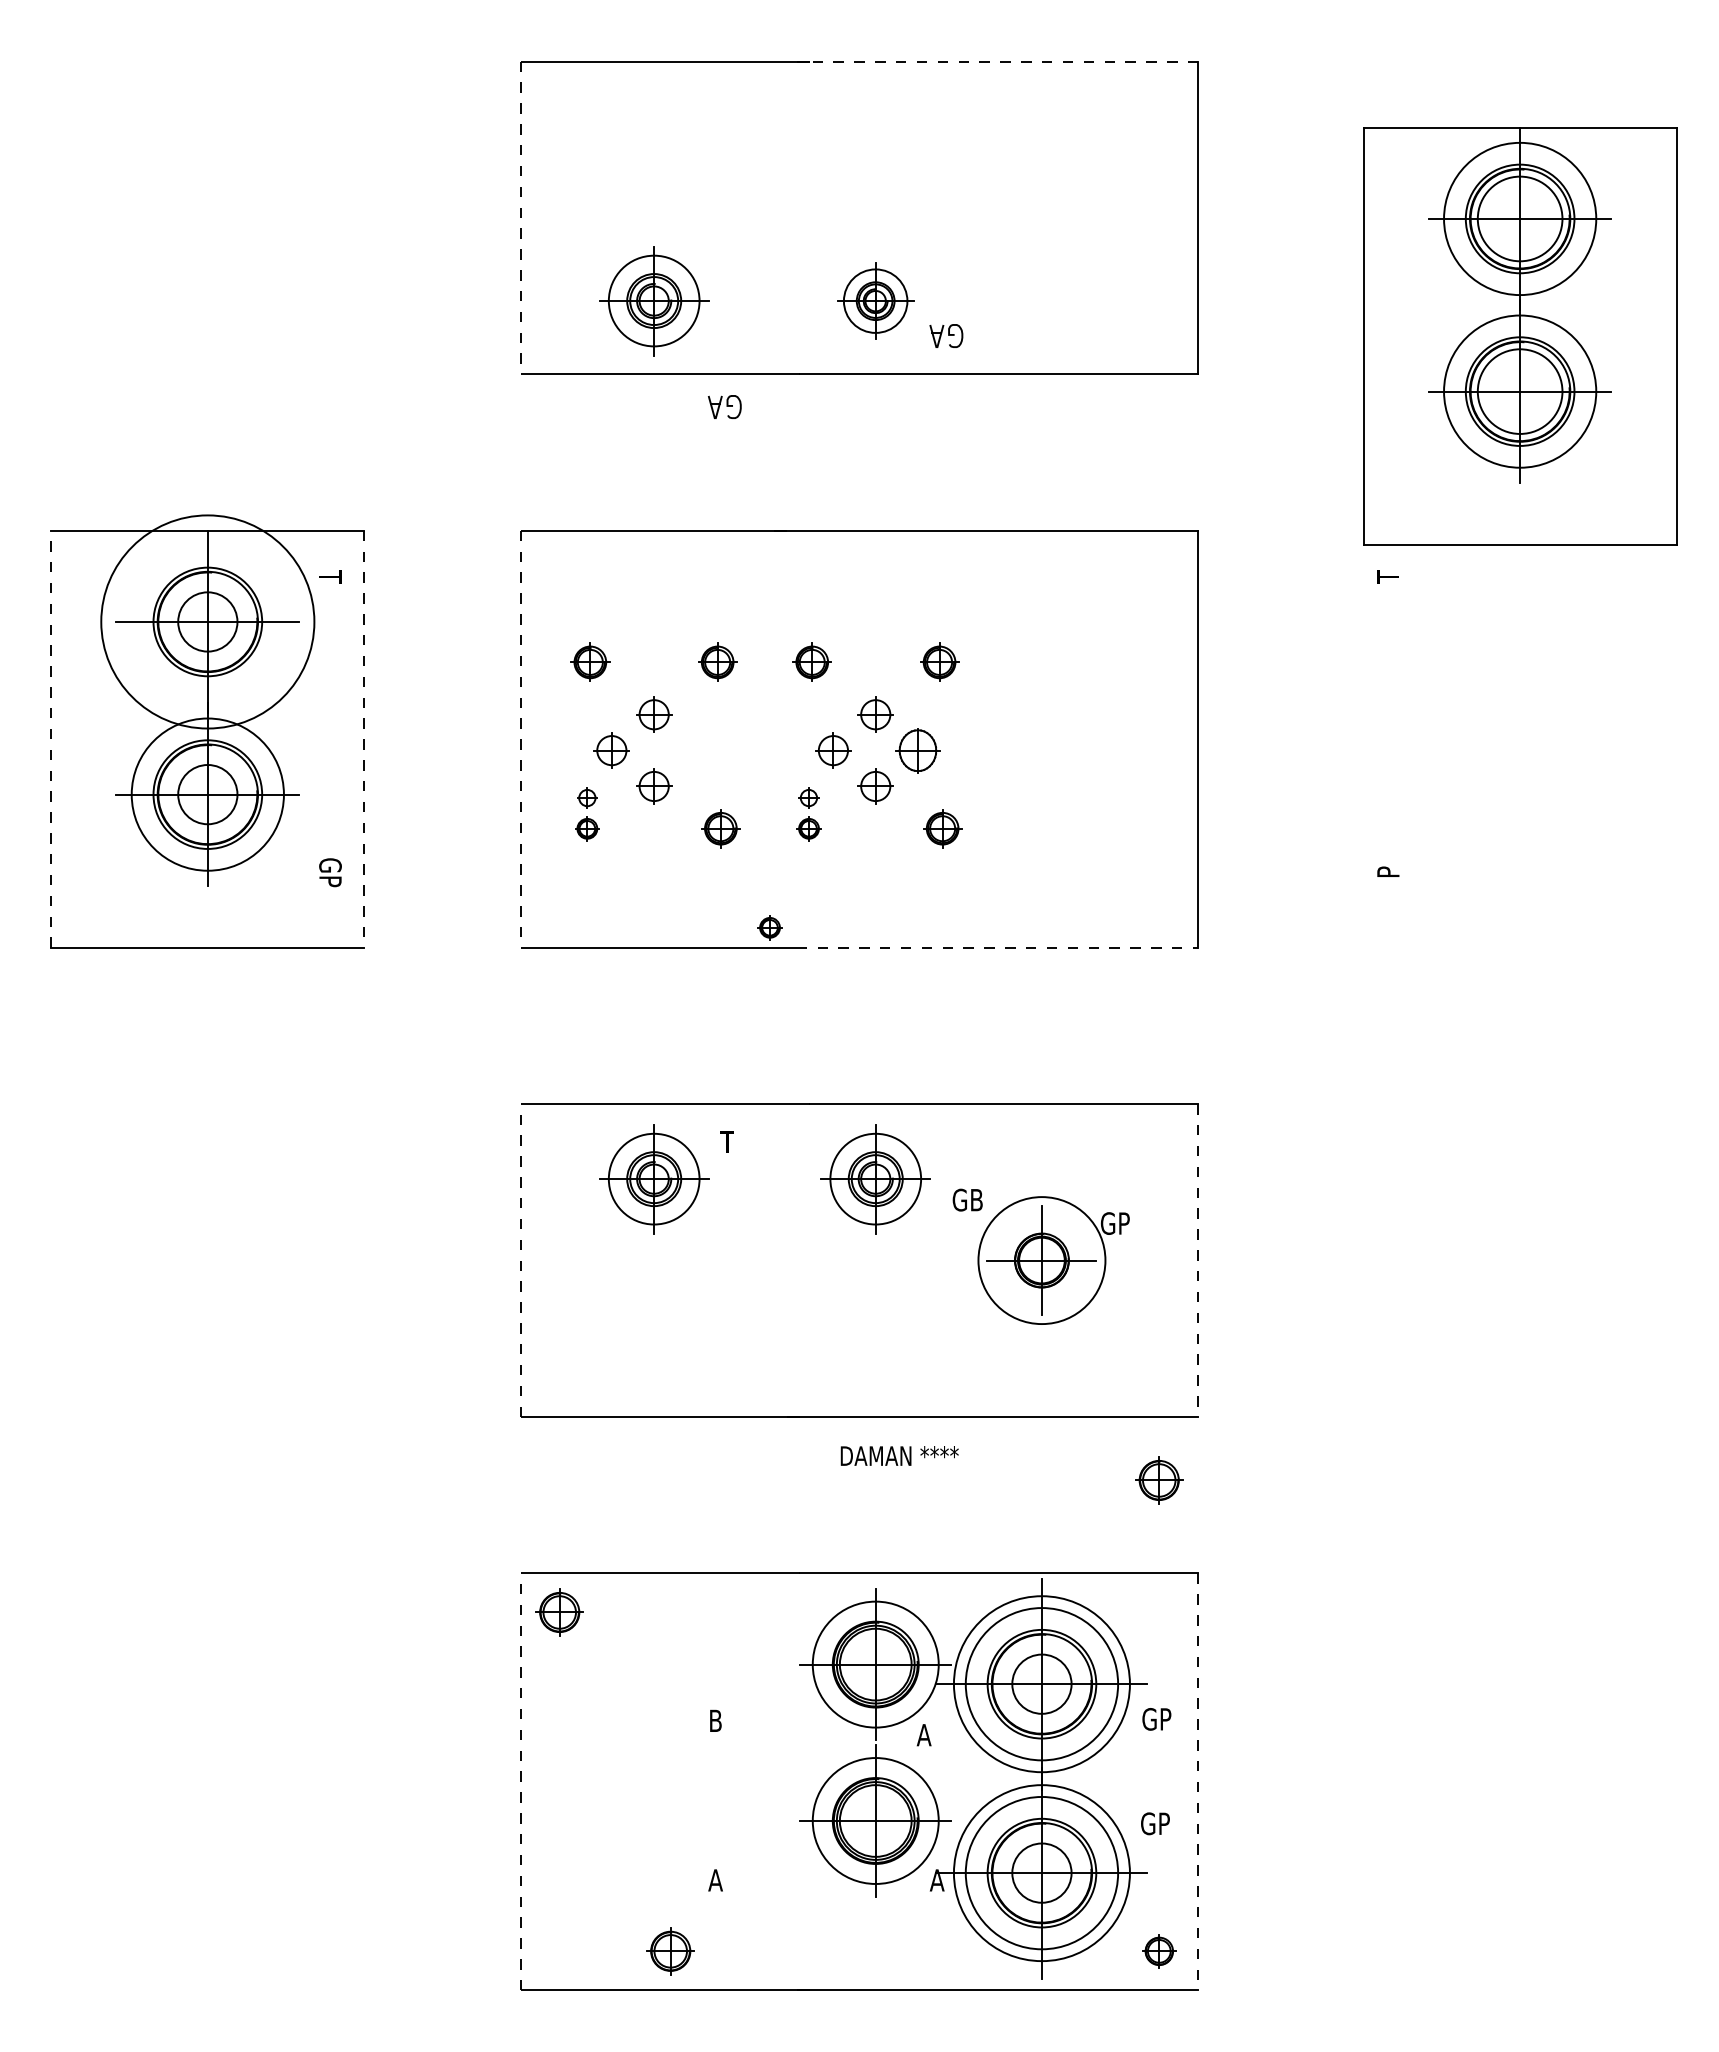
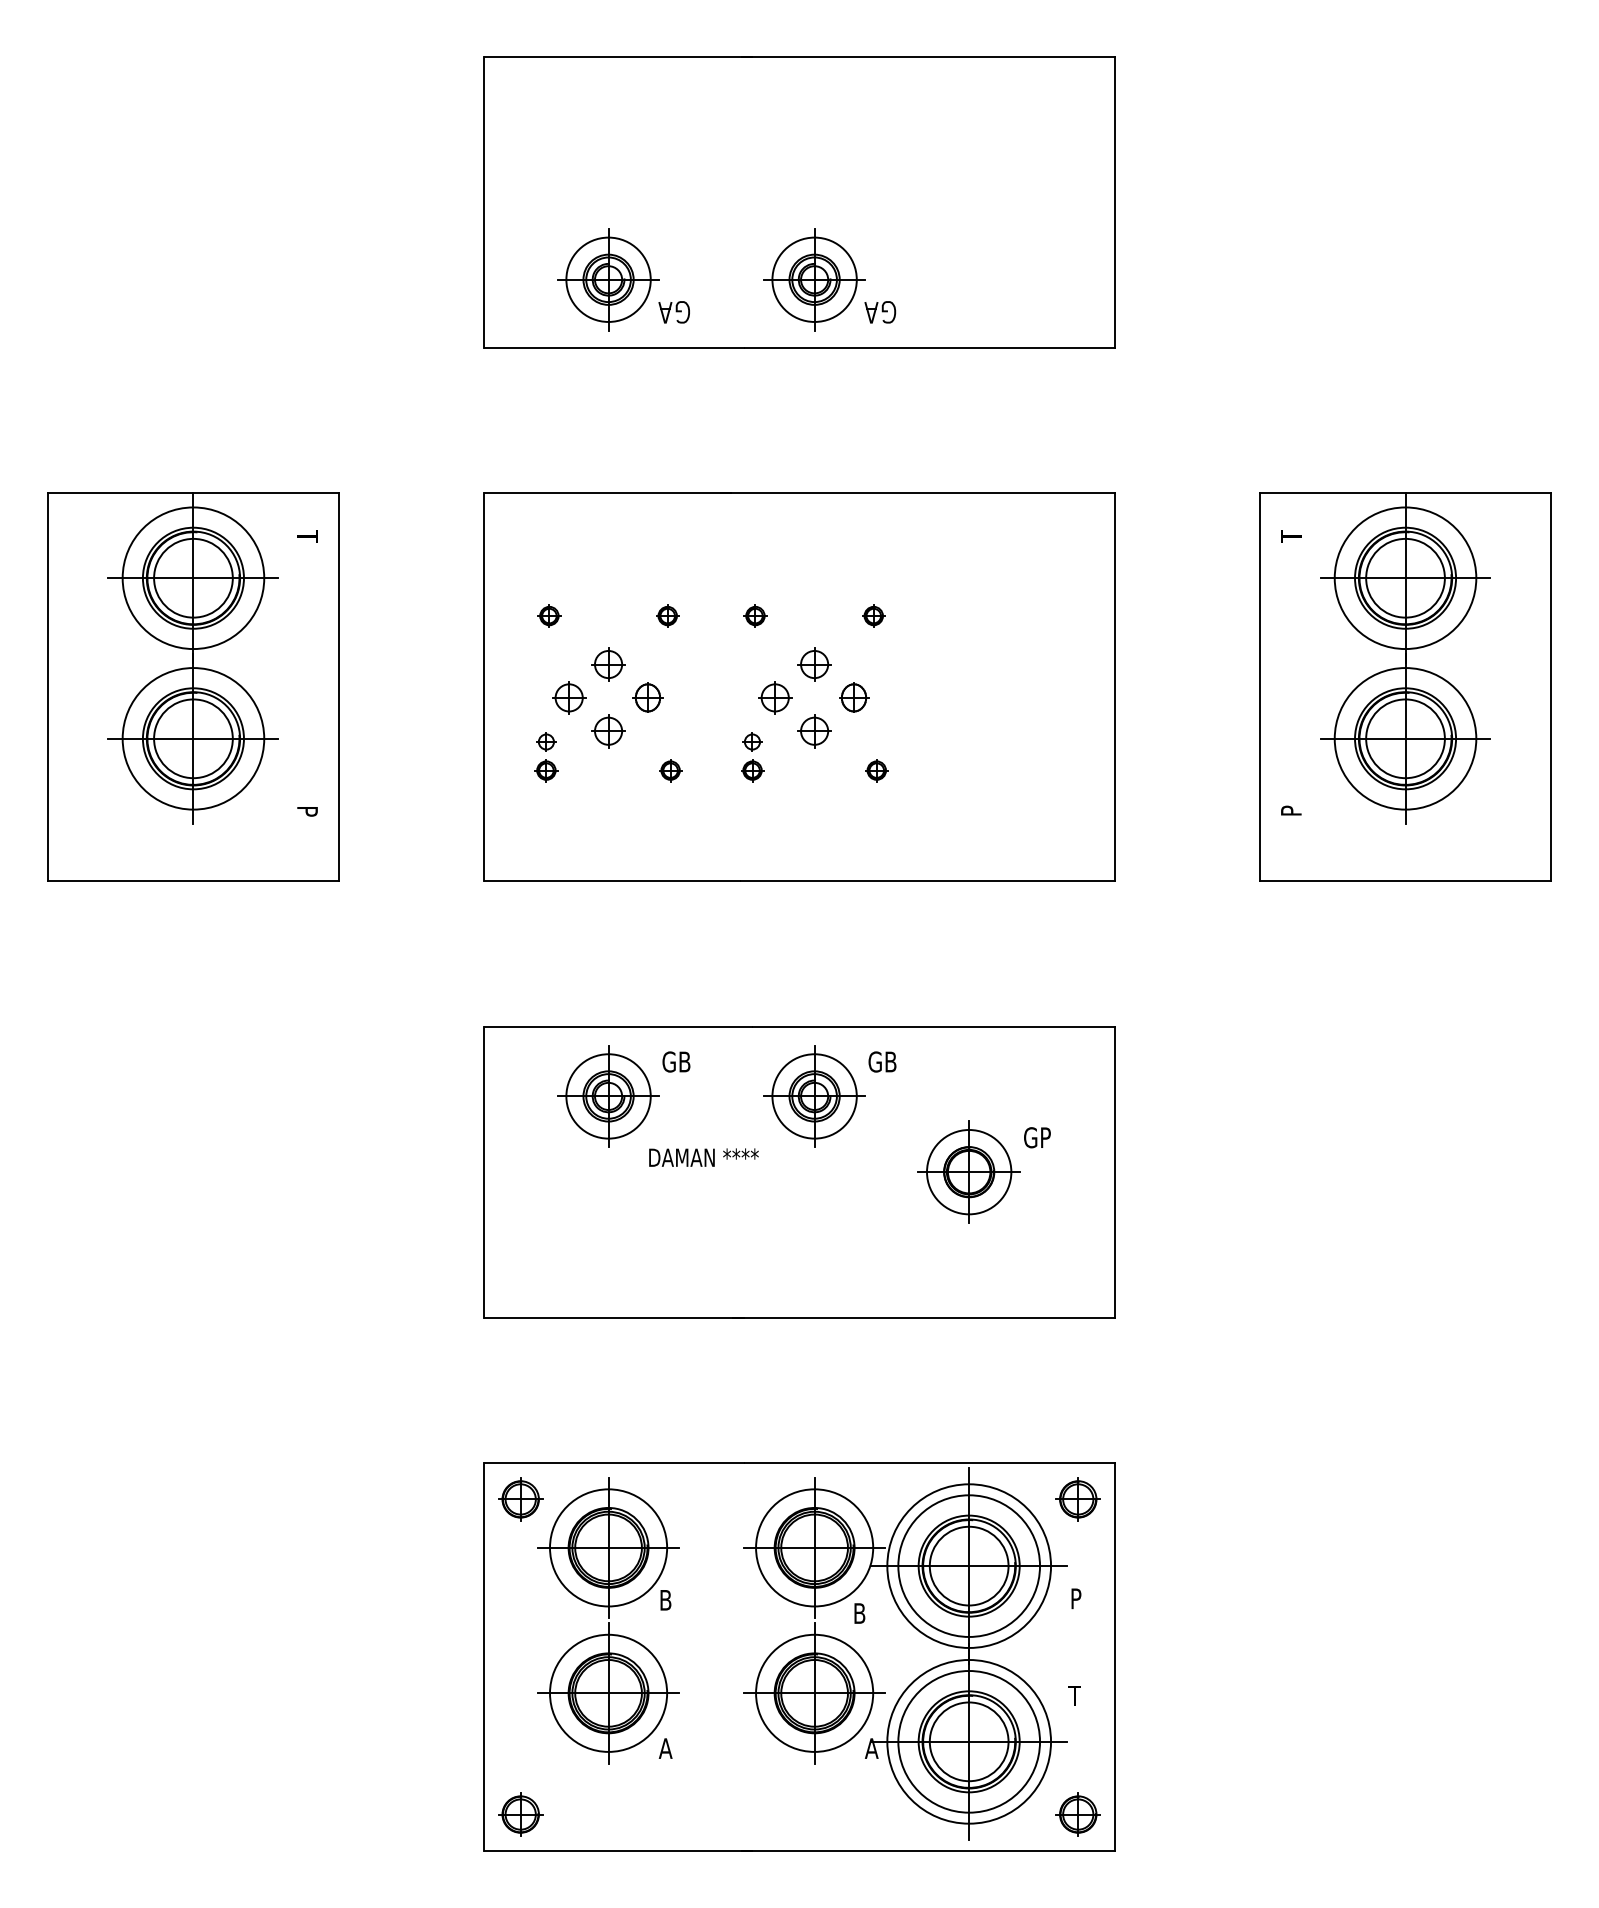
line: (1003, 61) -> (933, 57), dashed -> solid
line: (520, 218) -> (484, 203), dashed -> solid
part: (875, 301) -> (814, 280), size x1.43
part: (1520, 336) -> (1405, 687), moved
part: (724, 406) -> (673, 311), moved
circle: (207, 621) -> (193, 577), size x0.71
circle: (207, 621) -> (193, 577), size x1.43
part: (590, 662) -> (549, 615), size x0.62
part: (717, 662) -> (667, 615), size x0.62
part: (811, 662) -> (754, 615), size x0.62
part: (938, 662) -> (872, 615), size x0.62
line: (51, 739) -> (48, 687), dashed -> solid
line: (364, 739) -> (339, 687), dashed -> solid
line: (520, 739) -> (484, 687), dashed -> solid
part: (696, 750) -> (647, 697), added
part: (918, 750) -> (854, 697), size x0.71
circle: (207, 794) -> (193, 738), size x1.43
part: (720, 828) -> (670, 770), size x0.62
part: (942, 828) -> (876, 770), size x0.62
text: (330, 872) -> (307, 811), GP -> P
part: (769, 927) -> (715, 862), removed
line: (997, 947) -> (927, 880), dashed -> solid
text: (727, 1141) -> (676, 1061), T -> GB
text: (967, 1199) -> (882, 1061), moved
line: (520, 1260) -> (484, 1172), dashed -> solid
circle: (1041, 1260) -> (968, 1172), size x0.71
line: (1198, 1261) -> (1114, 1173), dashed -> solid
text: (899, 1455) -> (703, 1157), moved
part: (1159, 1480) -> (1078, 1499), moved
circle: (1041, 1683) -> (968, 1565), size x1.43
text: (1156, 1719) -> (1075, 1598), GP -> P
text: (923, 1735) -> (859, 1613), A -> B
part: (654, 1742) -> (608, 1620), added
line: (520, 1781) -> (484, 1656), dashed -> solid
line: (1198, 1781) -> (1114, 1656), dashed -> solid
text: (1155, 1823) -> (1074, 1695), GP -> T
circle: (1041, 1872) -> (968, 1741), size x1.43
part: (670, 1951) -> (520, 1814), moved
part: (1159, 1951) -> (1078, 1814), size x1.43

